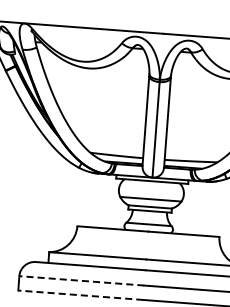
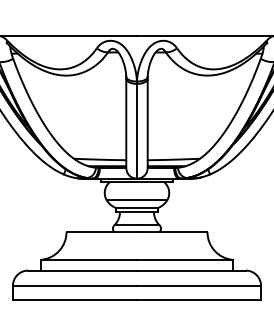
line: (81, 280) -> (74, 285), dashed -> solid
line: (80, 295) -> (74, 300), dashed -> solid

